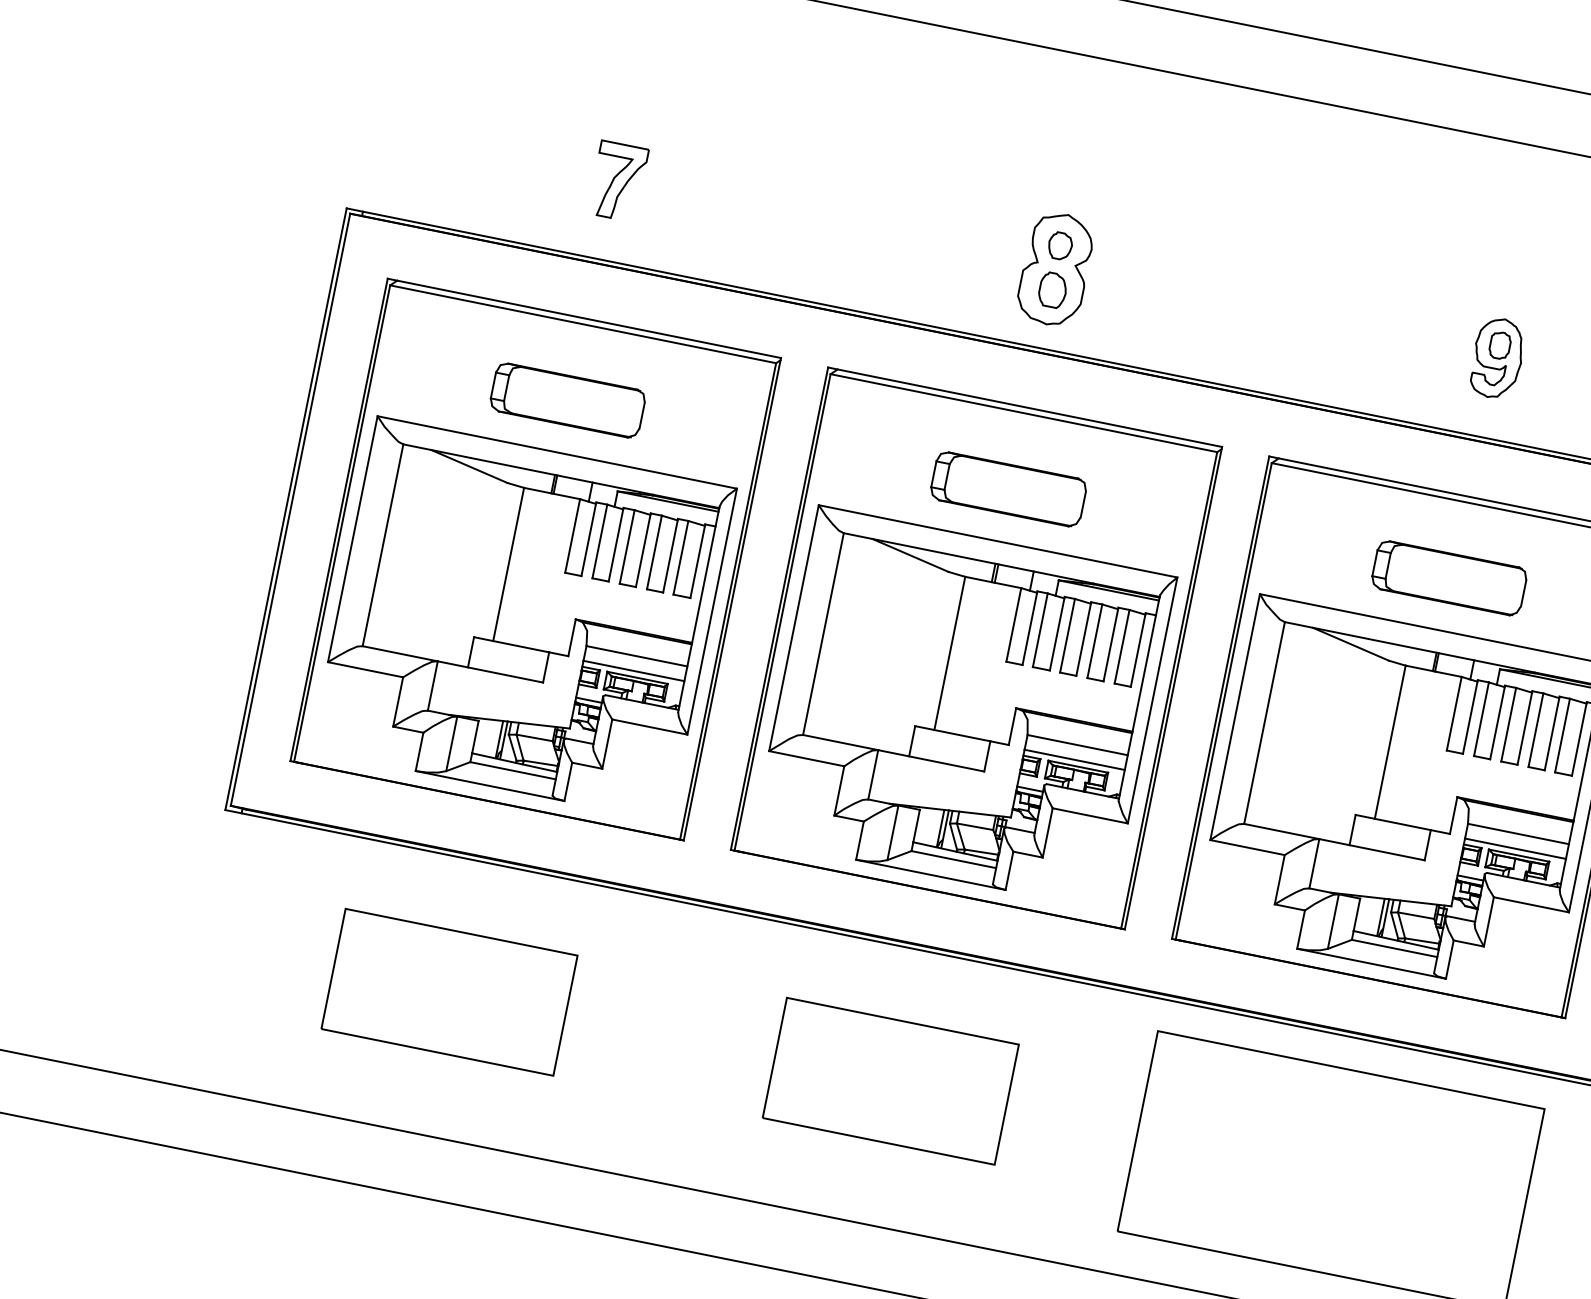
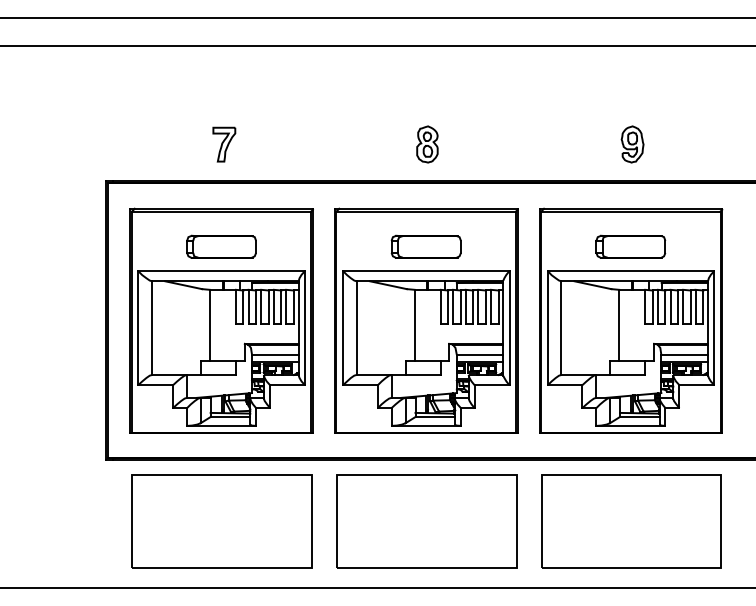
part: (1055, 269) -> (427, 144), size x0.71
part: (448, 991) -> (221, 521), size x1.67
part: (889, 1080) -> (426, 521), size x1.67

